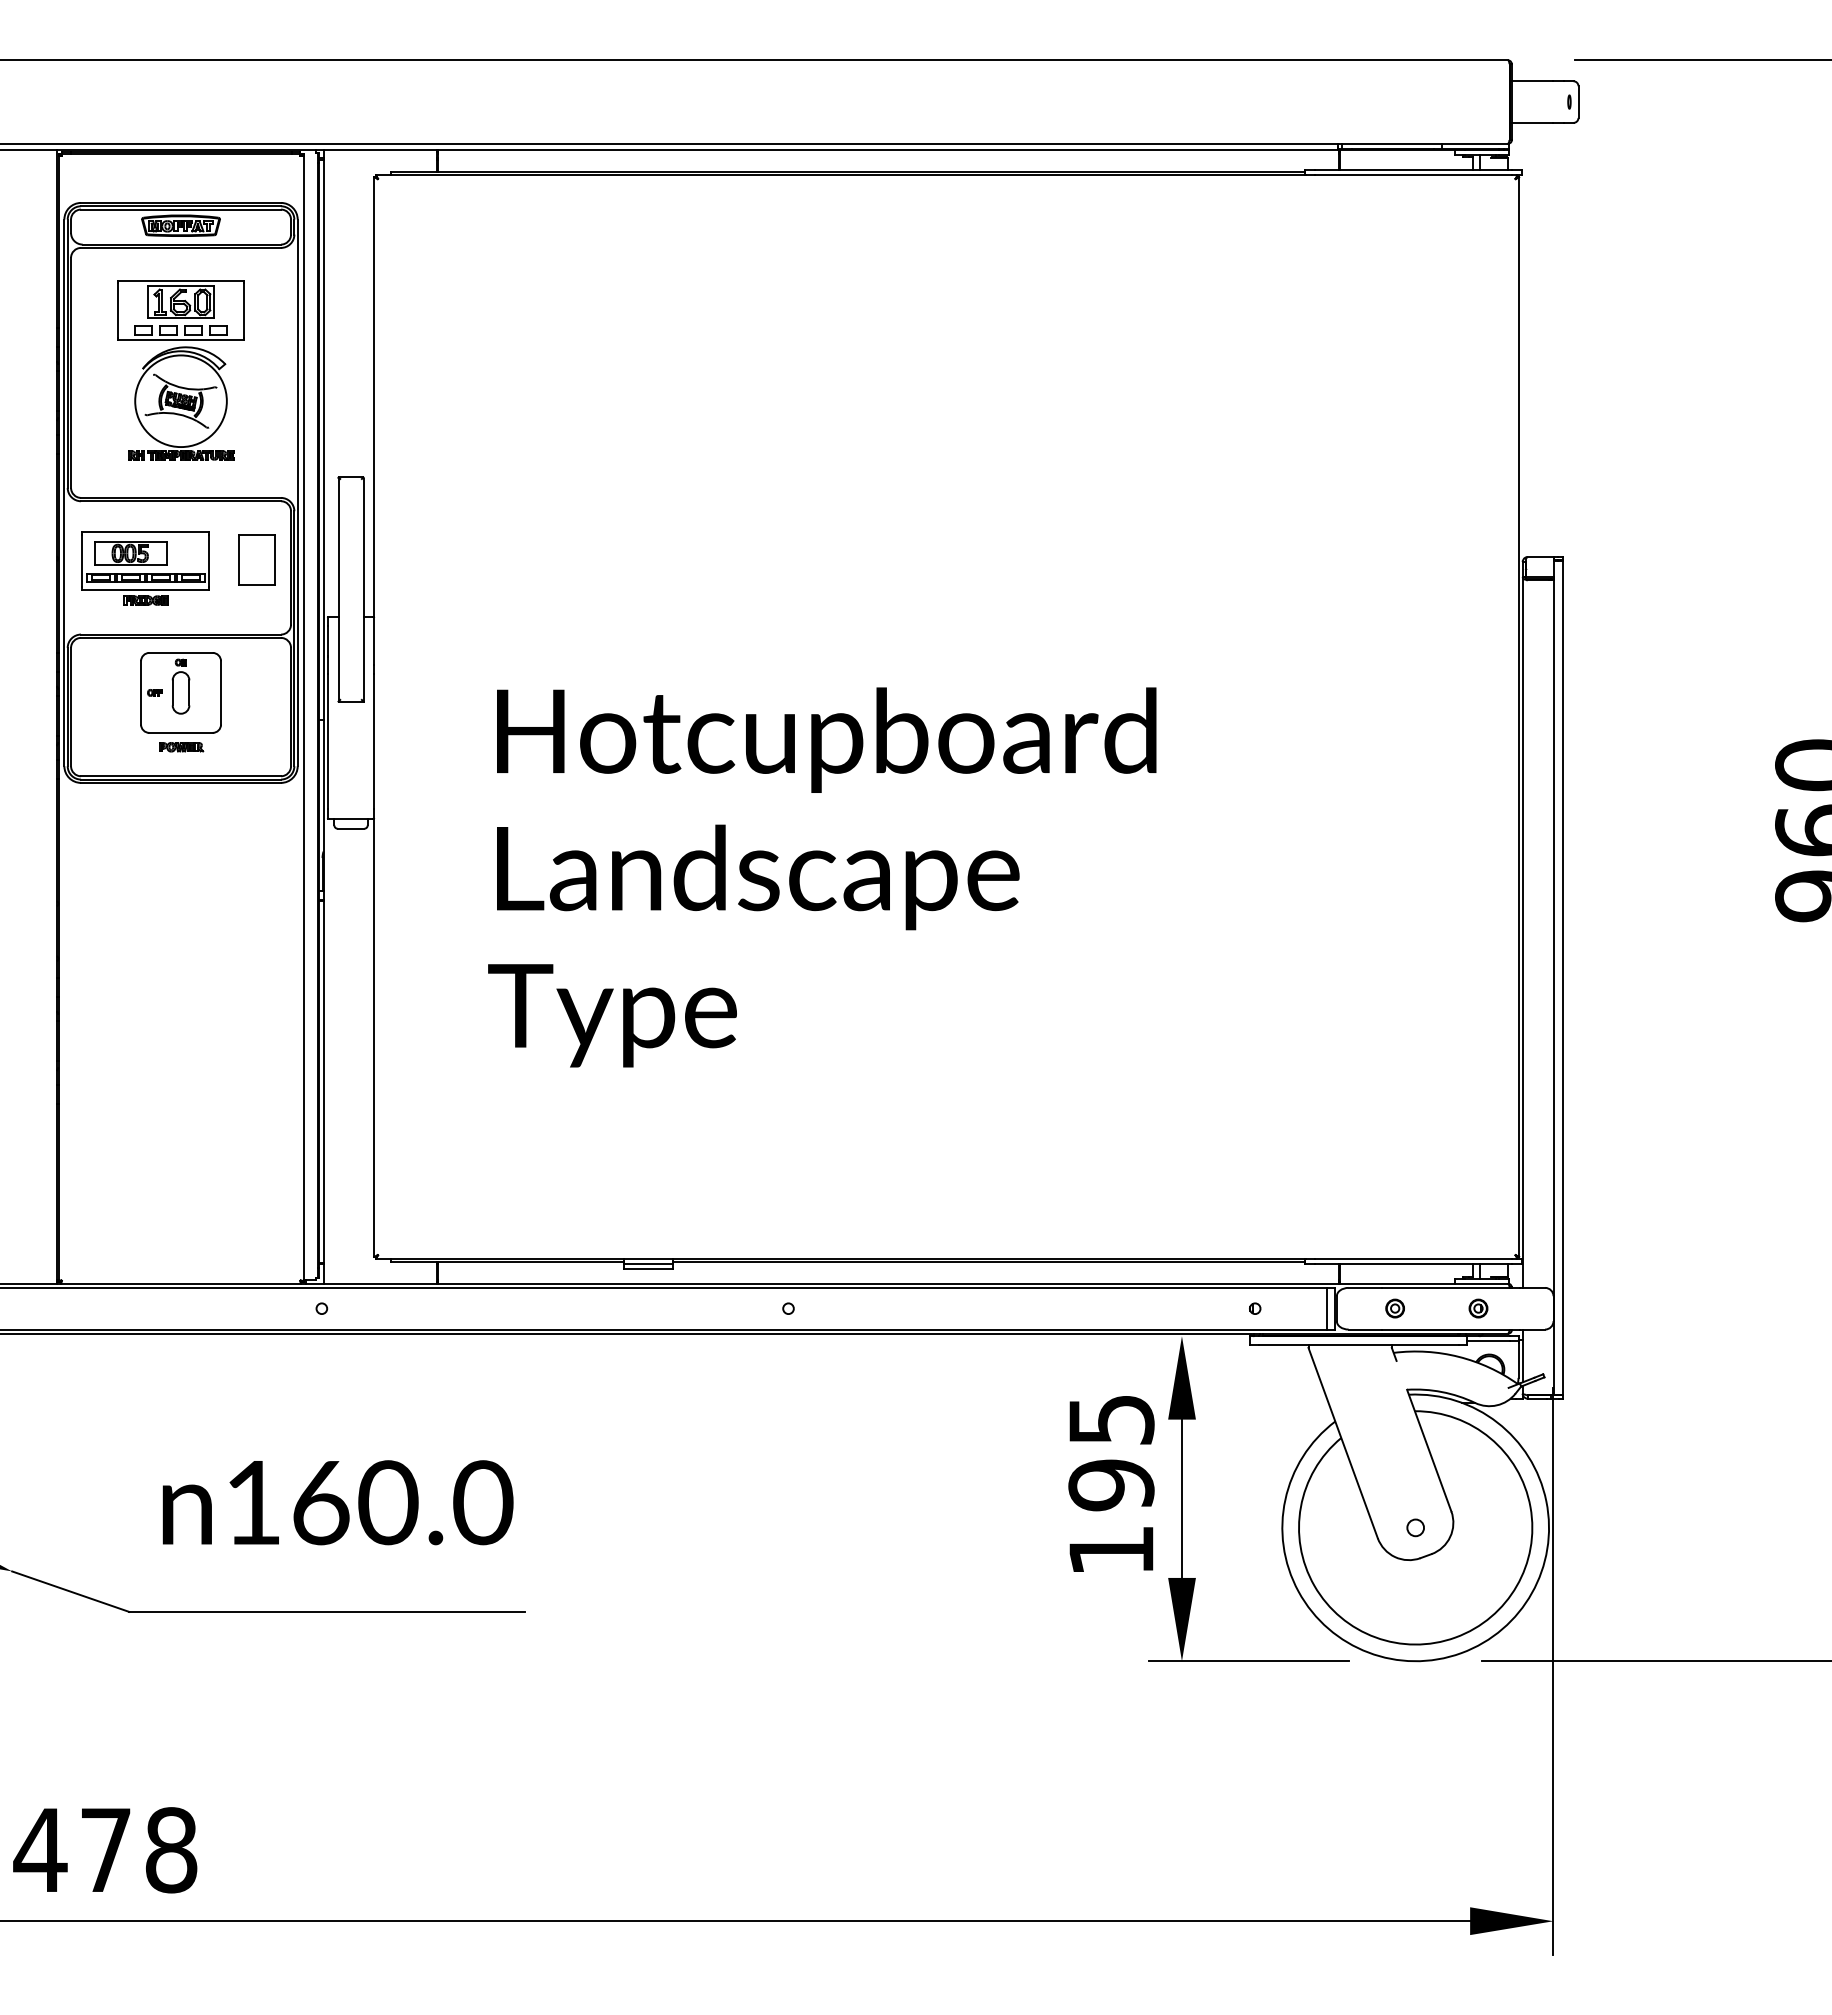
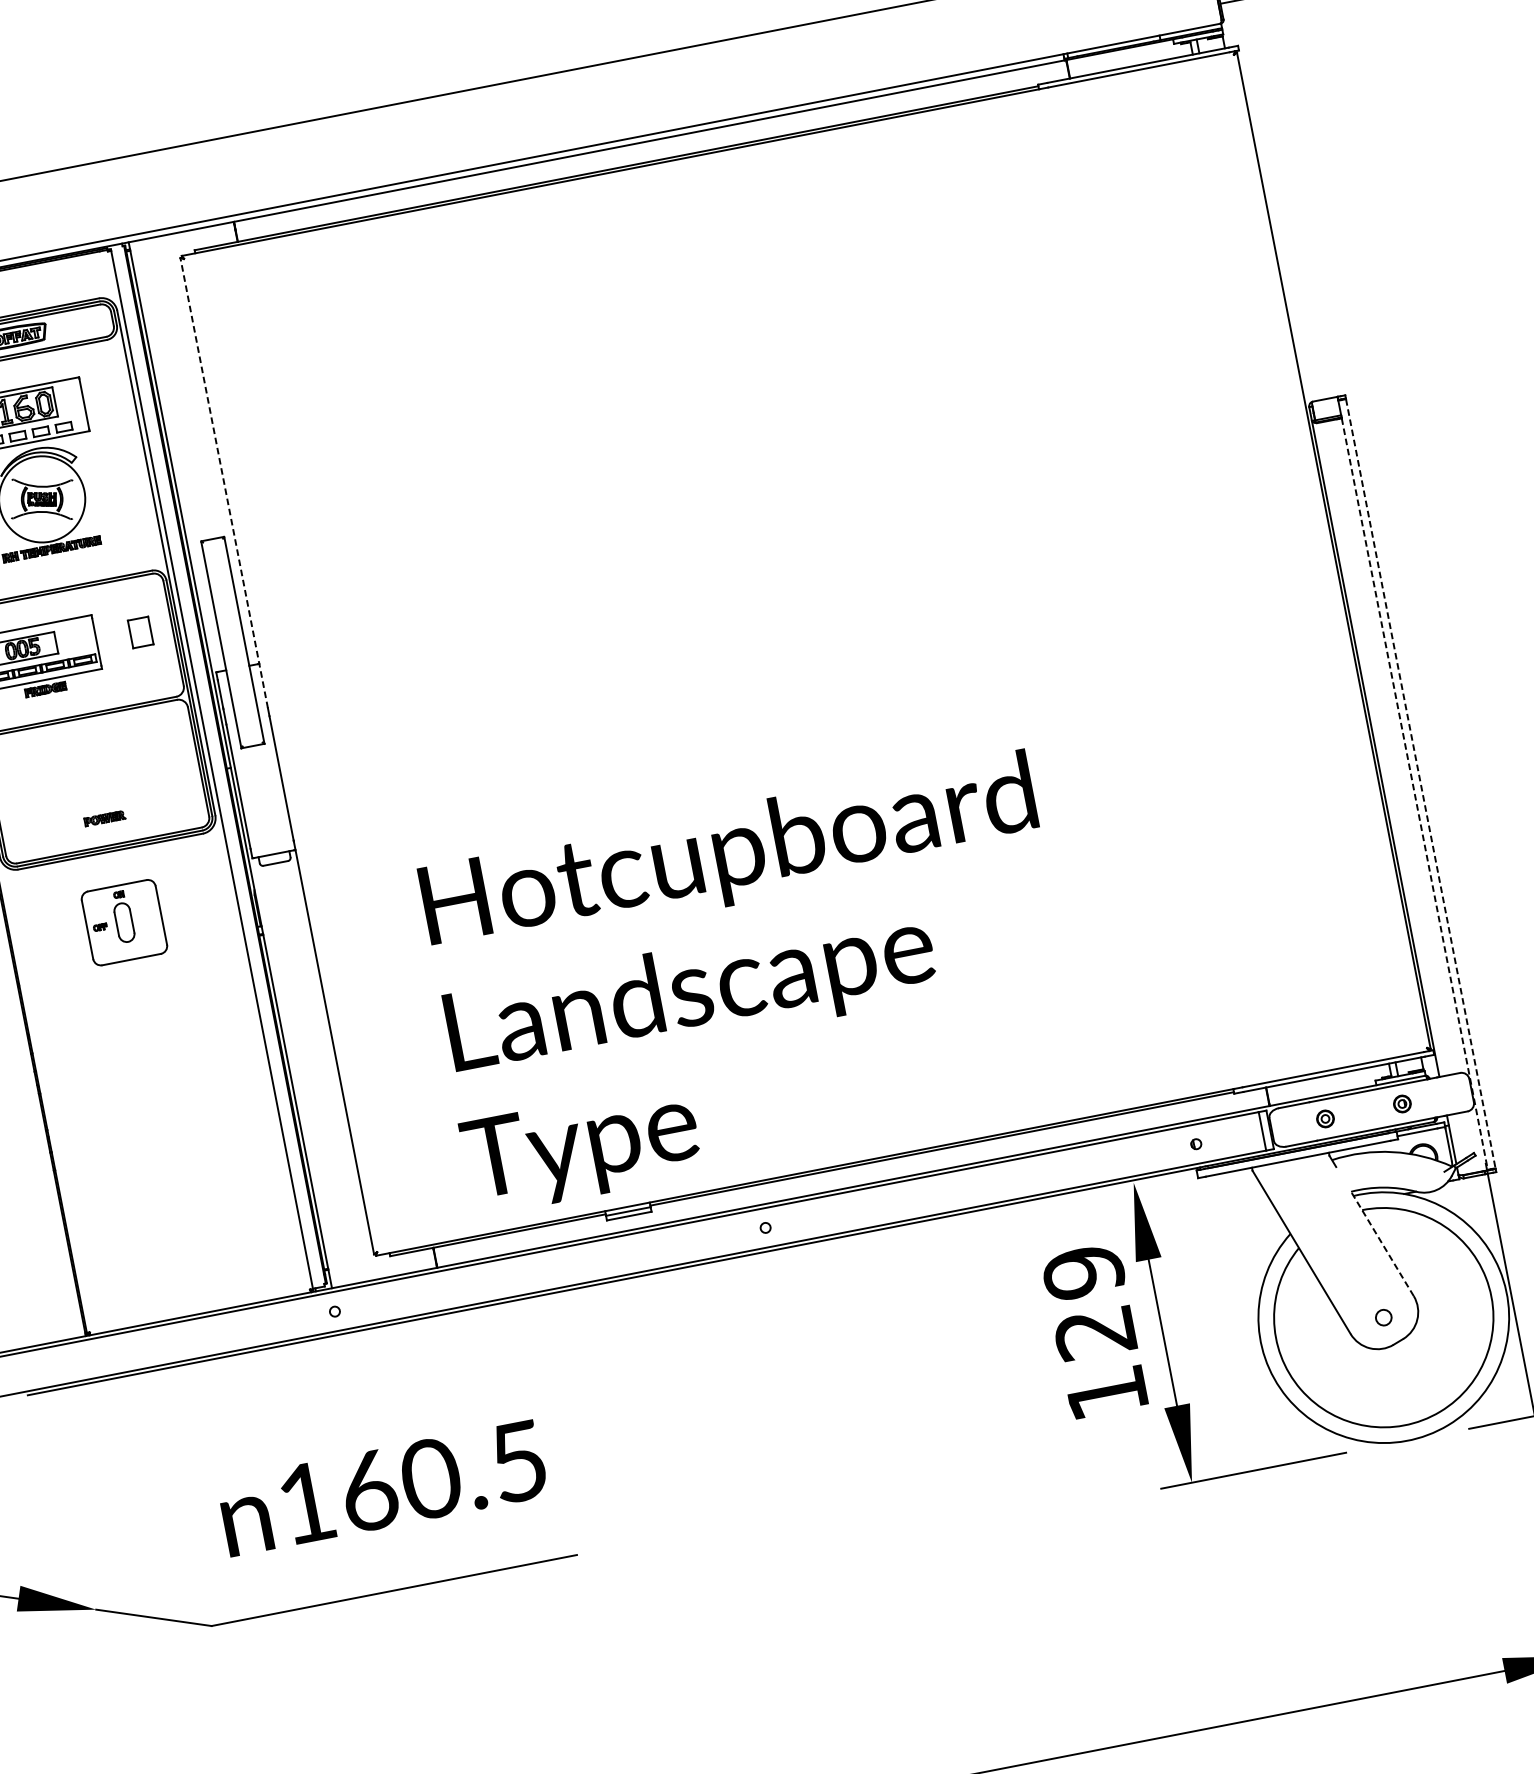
line: (374, 421) -> (224, 483), solid -> dashed
part: (256, 559) -> (140, 631), size x0.6
part: (180, 692) -> (123, 922), moved
text: (822, 877) -> (750, 983), moved
line: (1562, 977) -> (1420, 783), solid -> dashed
line: (1554, 988) -> (1415, 794), solid -> dashed
line: (1429, 1450) -> (1382, 1243), solid -> dashed
text: (1111, 1452) -> (1089, 1302), 195 -> 129
text: (483, 1502) -> (518, 1461), 160.0 -> 160.5

